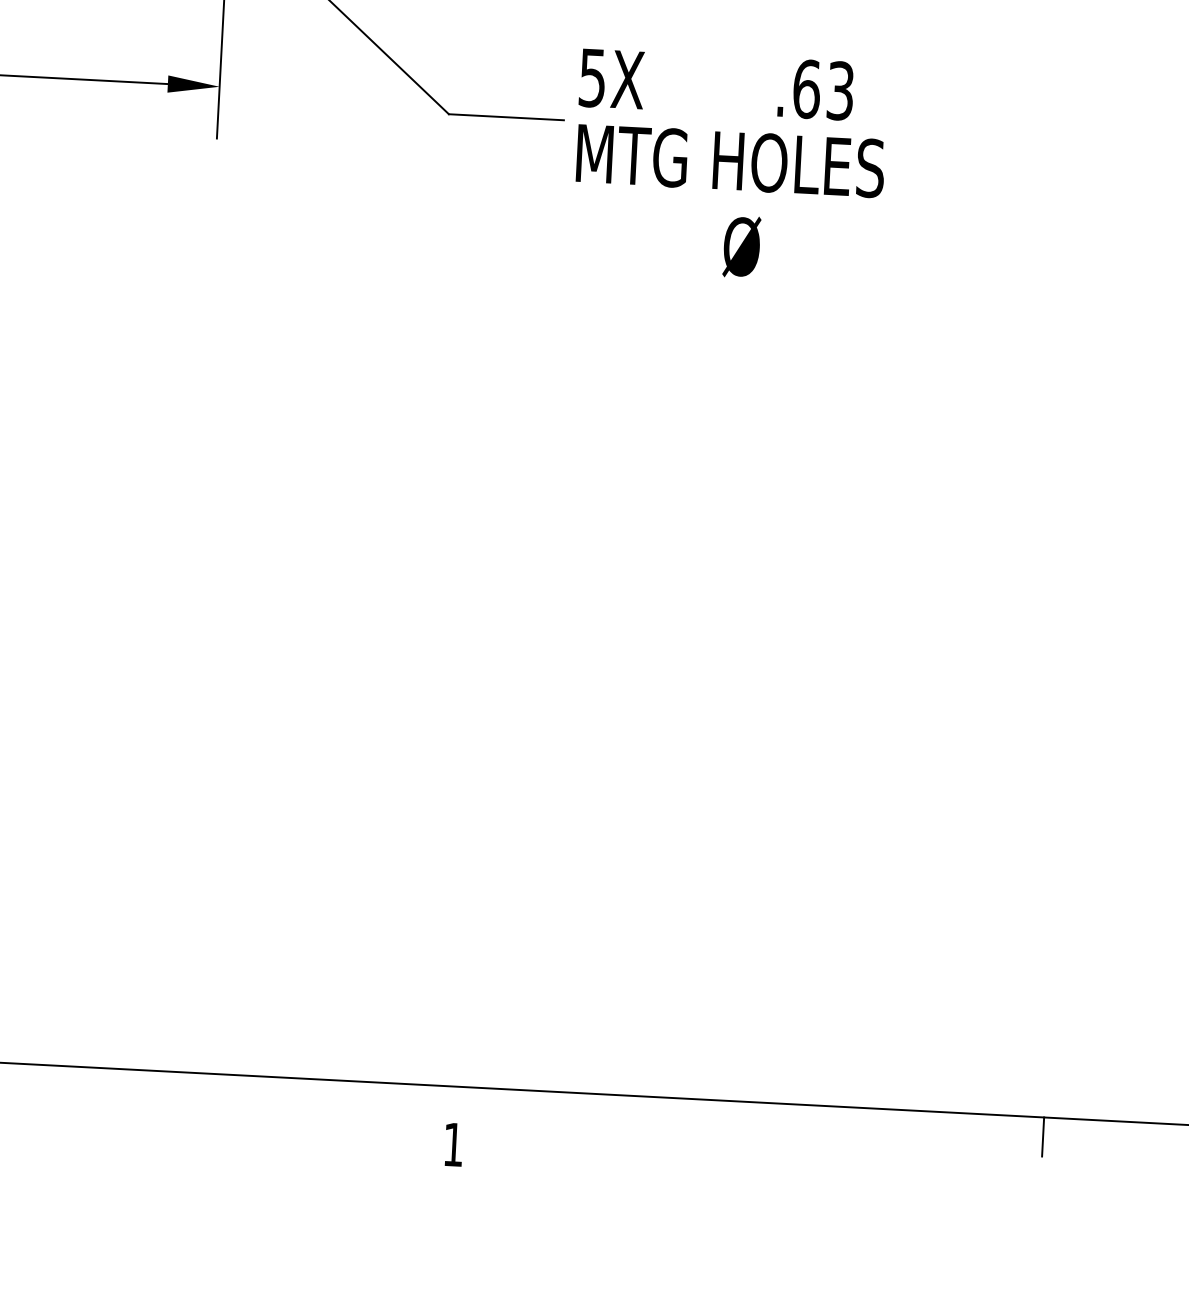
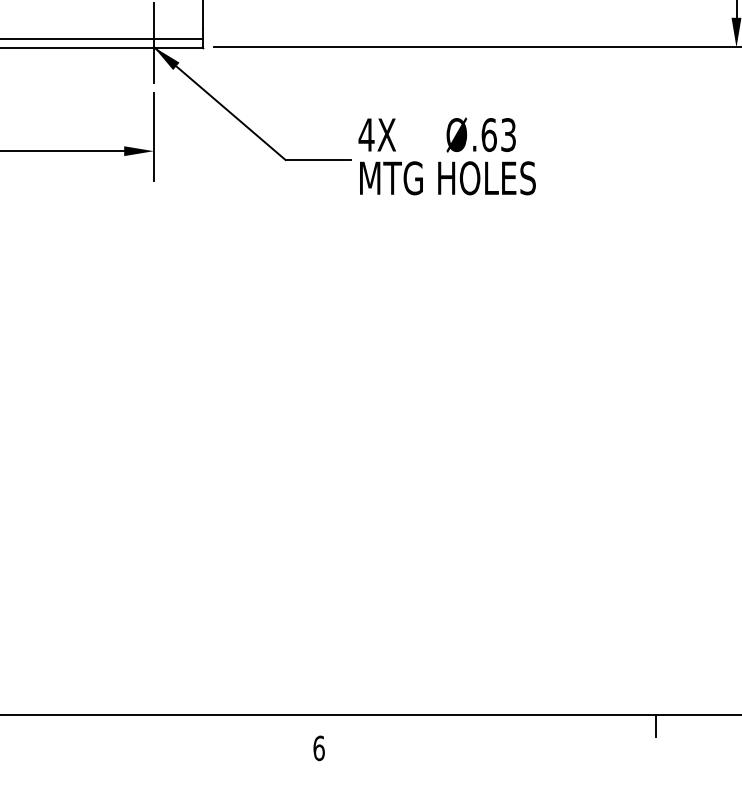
text: (592, 78) -> (366, 135), 5X -> 4X
text: (741, 245) -> (456, 134), moved
text: (452, 1144) -> (318, 748), 1 -> 6

